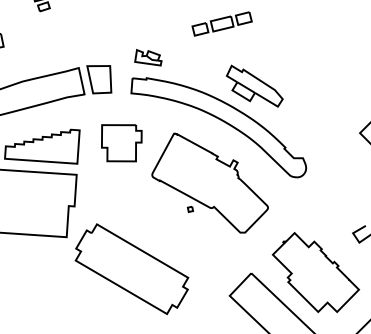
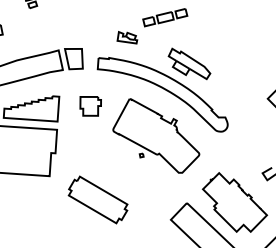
part: (148, 57) -> (127, 37), moved
part: (121, 143) -> (90, 106), size x0.7
part: (131, 268) -> (97, 199), size x0.7

